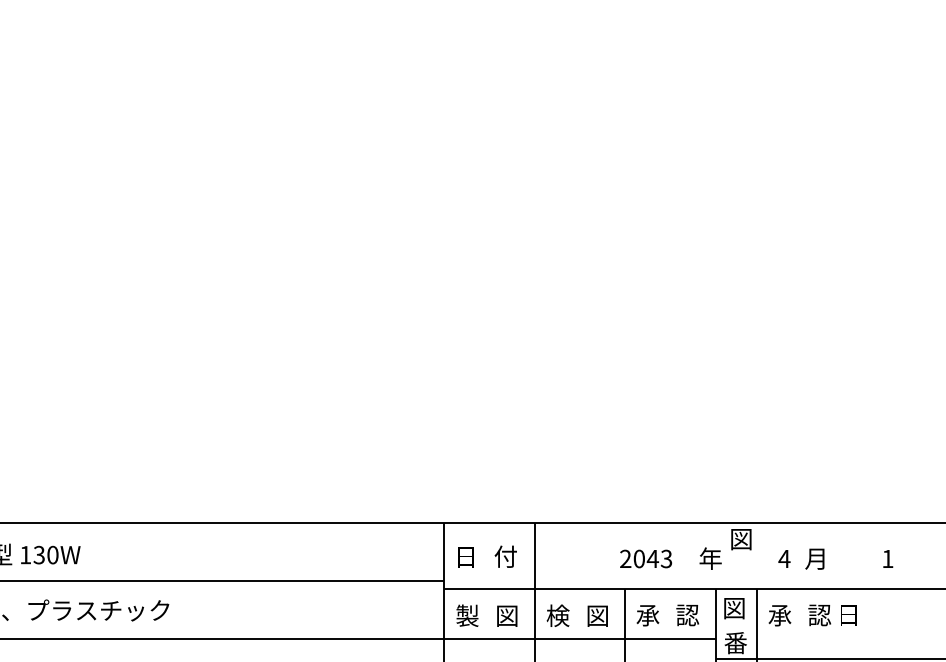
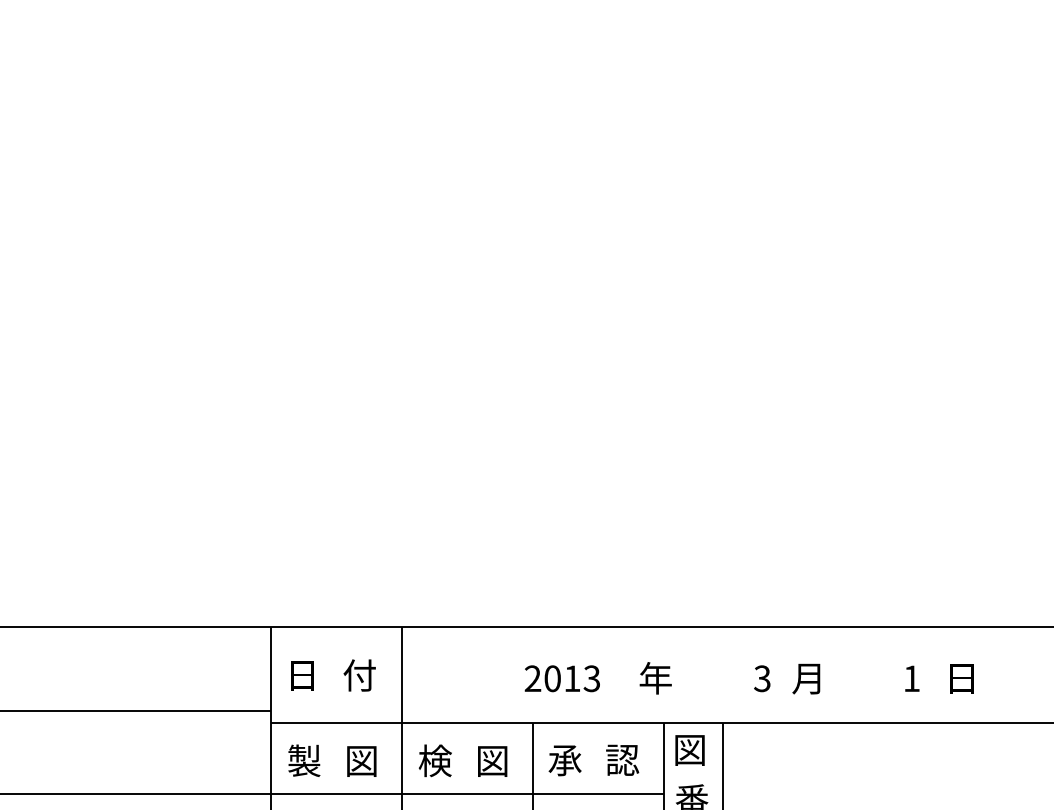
part: (741, 539) -> (700, 650), removed
text: (652, 558) -> (571, 678), 2043 -> 2013
text: (784, 558) -> (762, 678), 4 -> 3
part: (790, 612) -> (771, 756), removed
text: (848, 615) -> (961, 679), moved

